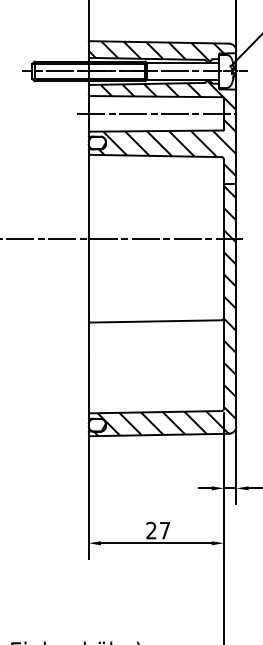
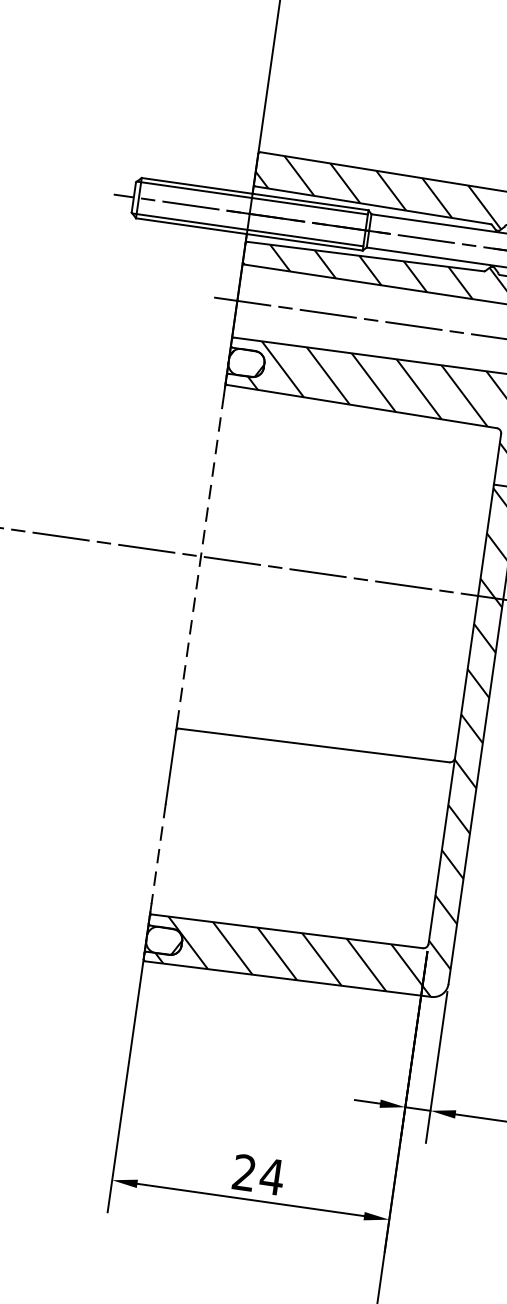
line: (88, 238) -> (200, 556), solid -> dashed
line: (88, 384) -> (158, 855), solid -> dashed
text: (164, 530) -> (271, 1176), 27 -> 24

